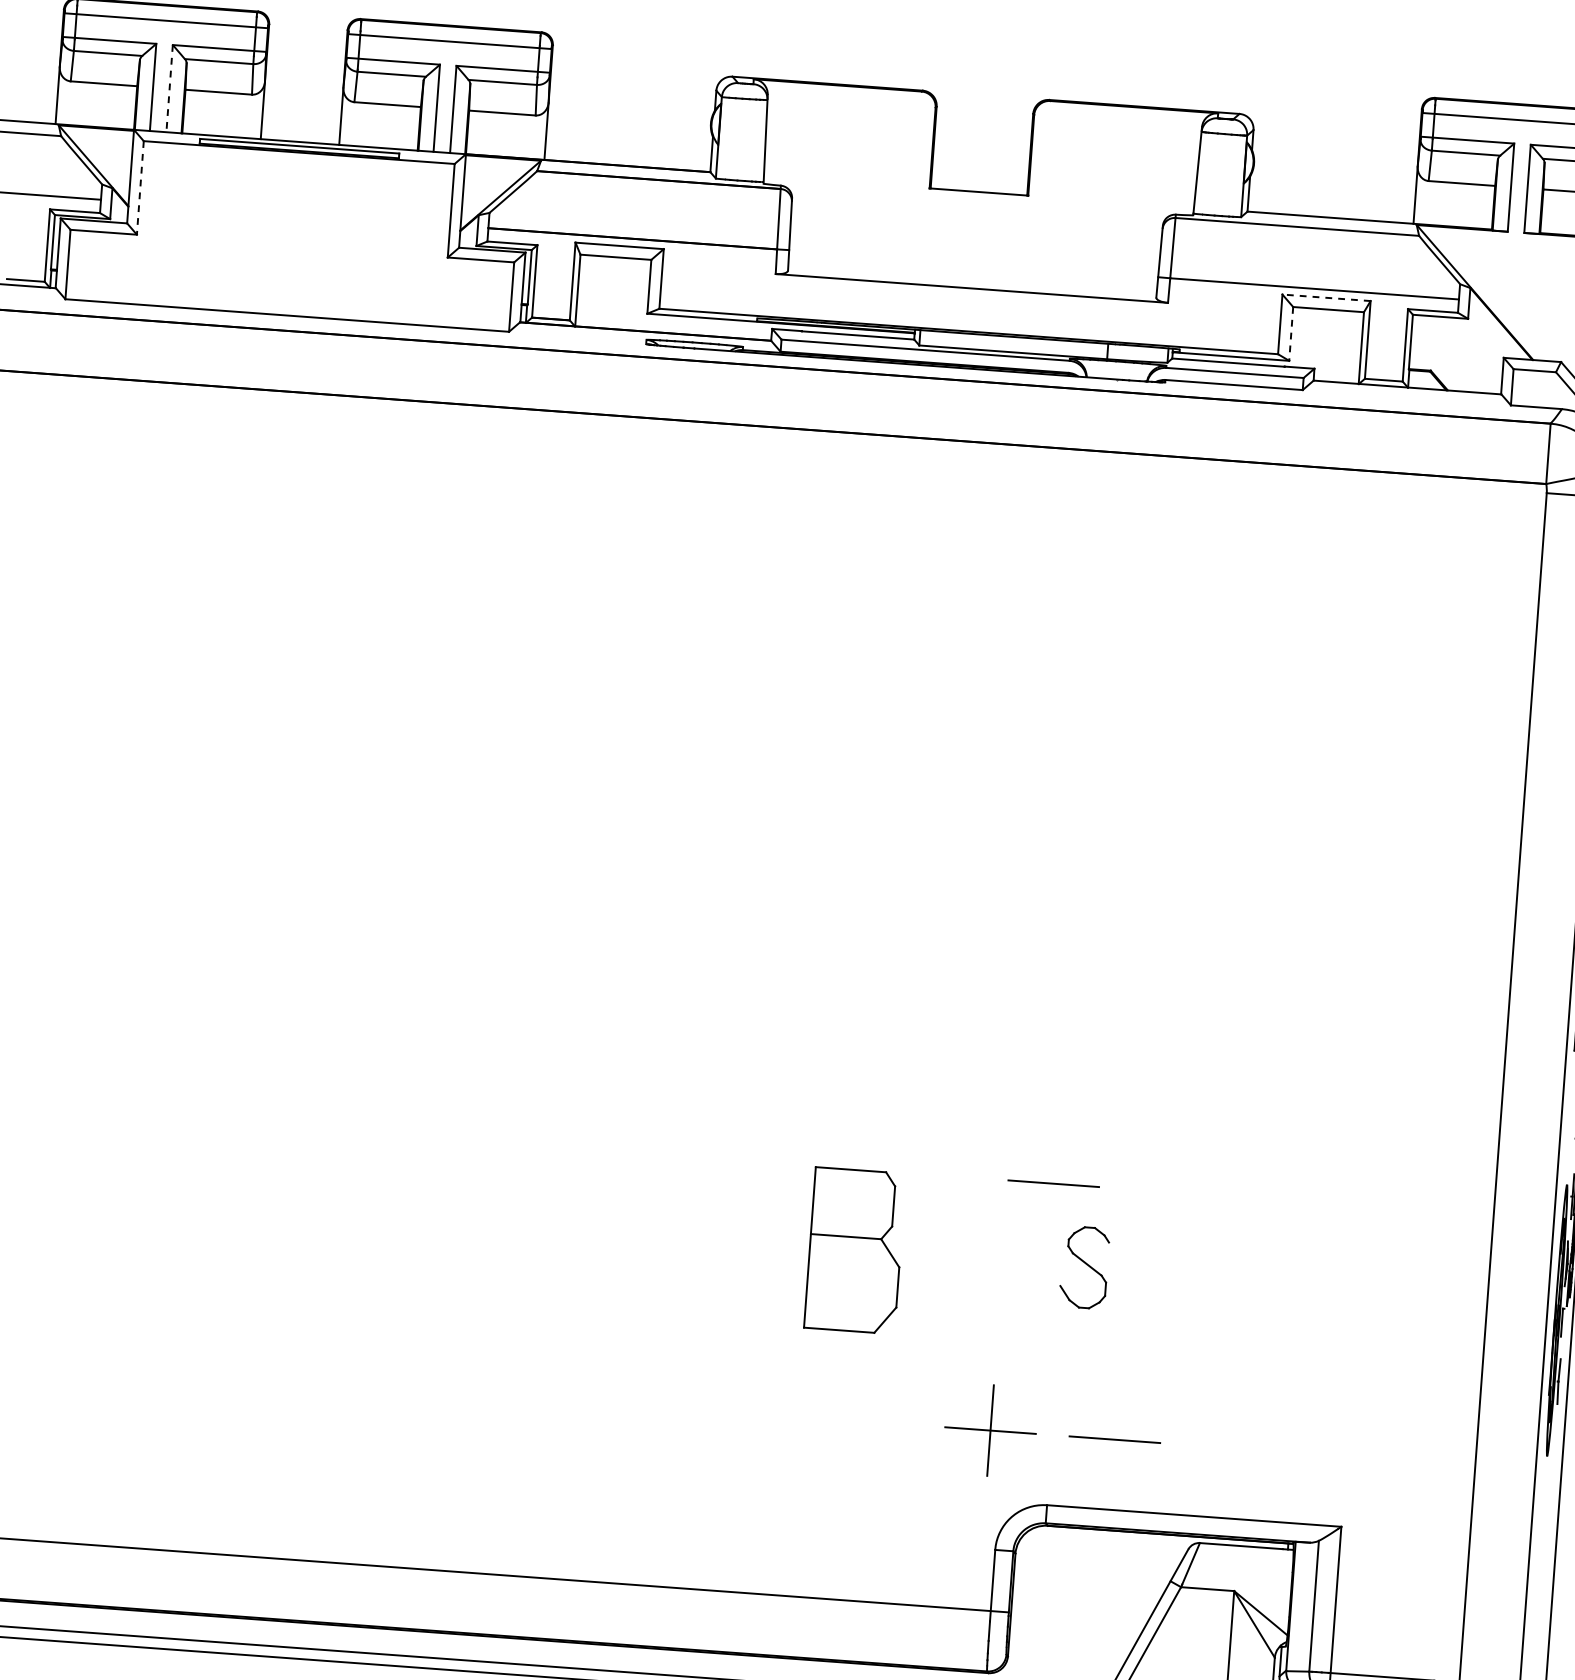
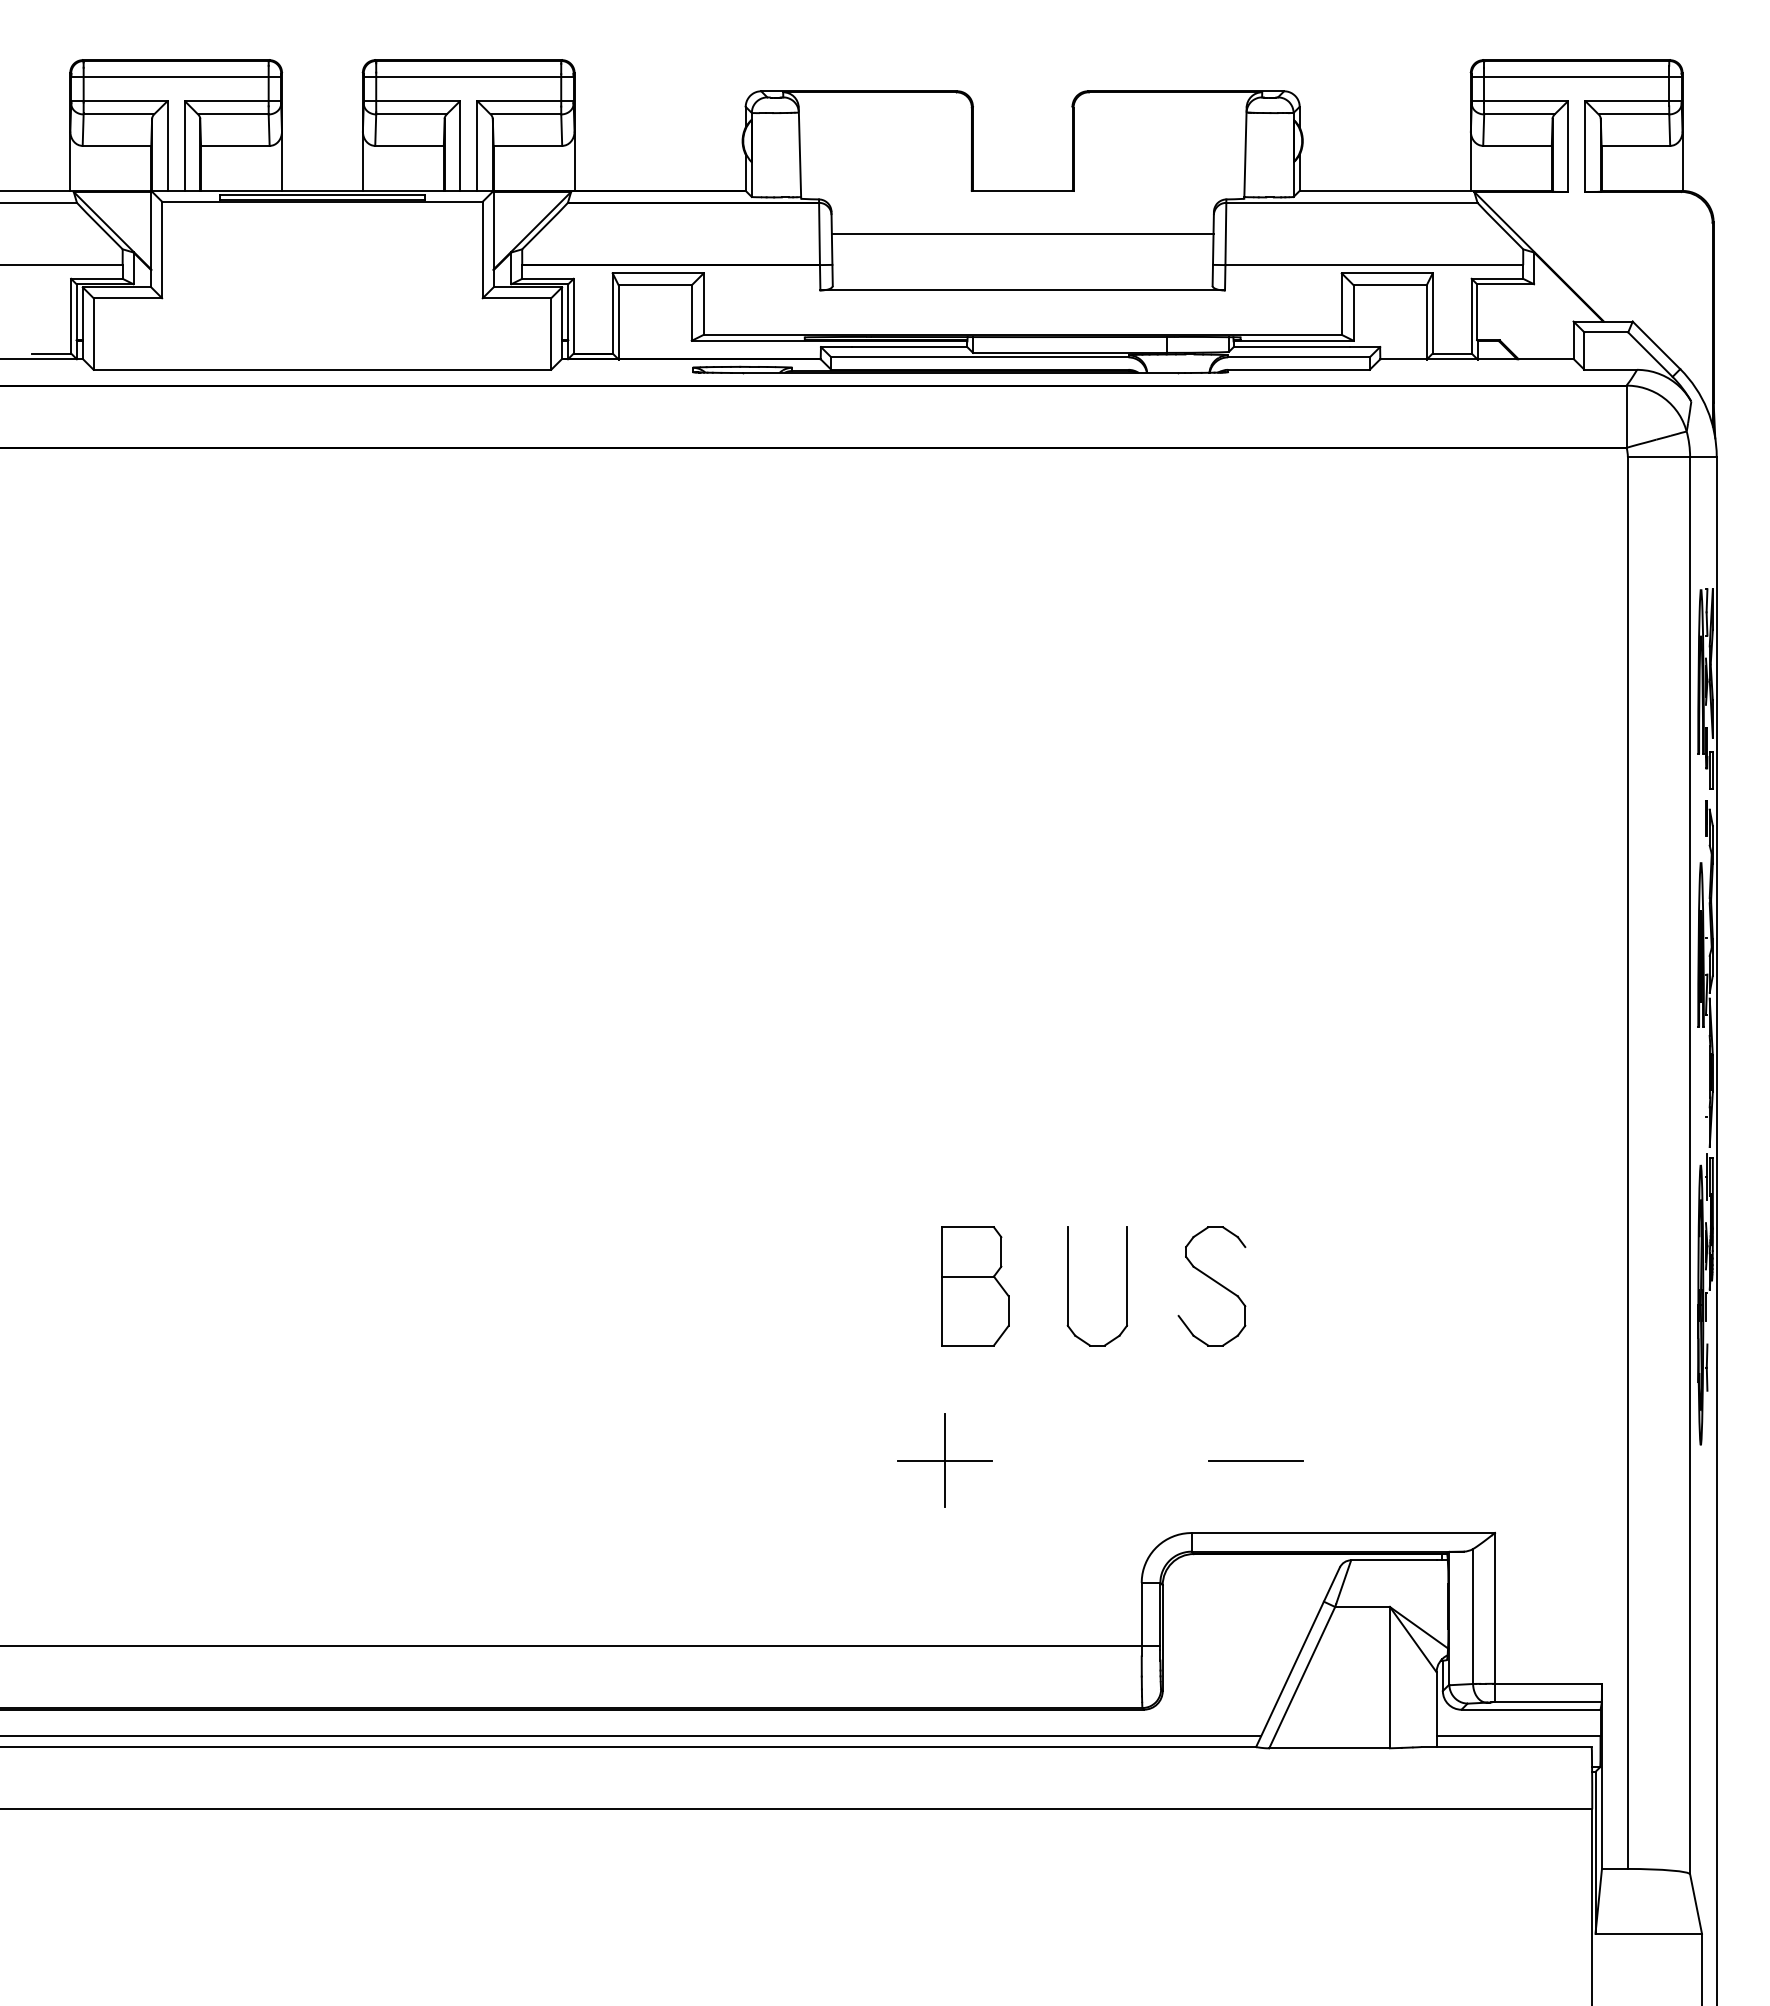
line: (169, 88) -> (184, 145), dashed -> solid
line: (140, 188) -> (162, 250), dashed -> solid
line: (975, 234) -> (1022, 234), added
line: (1325, 297) -> (1386, 273), dashed -> solid
line: (1290, 334) -> (1353, 313), dashed -> solid
line: (1053, 1183) -> (1173, 1202), removed
part: (855, 1250) -> (975, 1286), size x0.71
part: (945, 1257) -> (1068, 1286), added
part: (1084, 1267) -> (1211, 1286), size x1.43
part: (990, 1430) -> (944, 1460), moved

